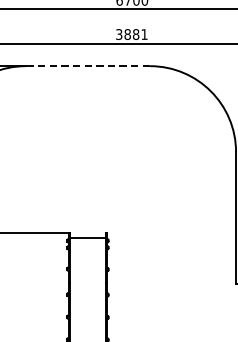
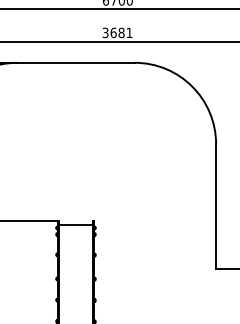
text: (127, 34) -> (113, 32), 3881 -> 3681
line: (87, 65) -> (75, 62), dashed -> solid

